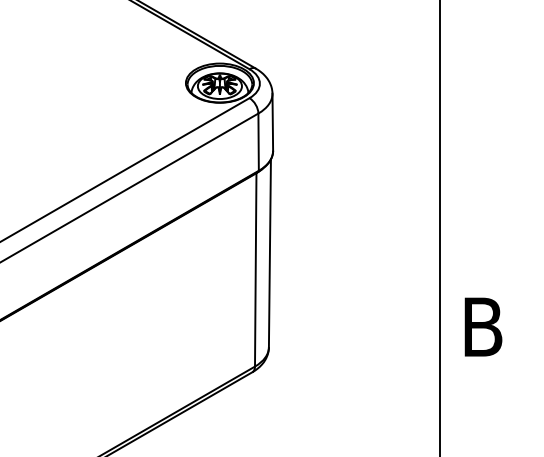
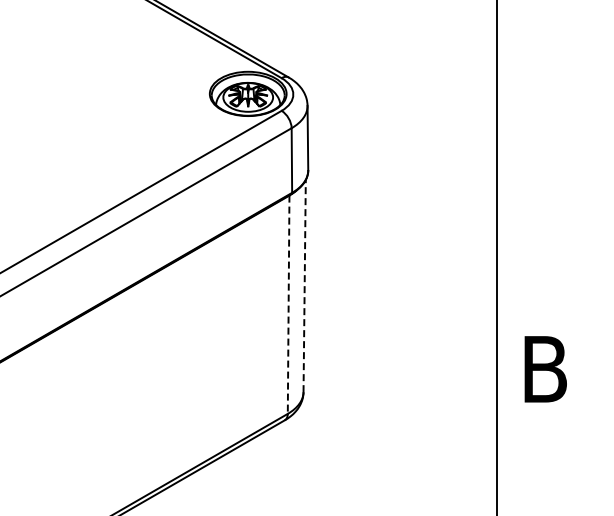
line: (269, 252) -> (304, 285), solid -> dashed
line: (255, 270) -> (288, 305), solid -> dashed

